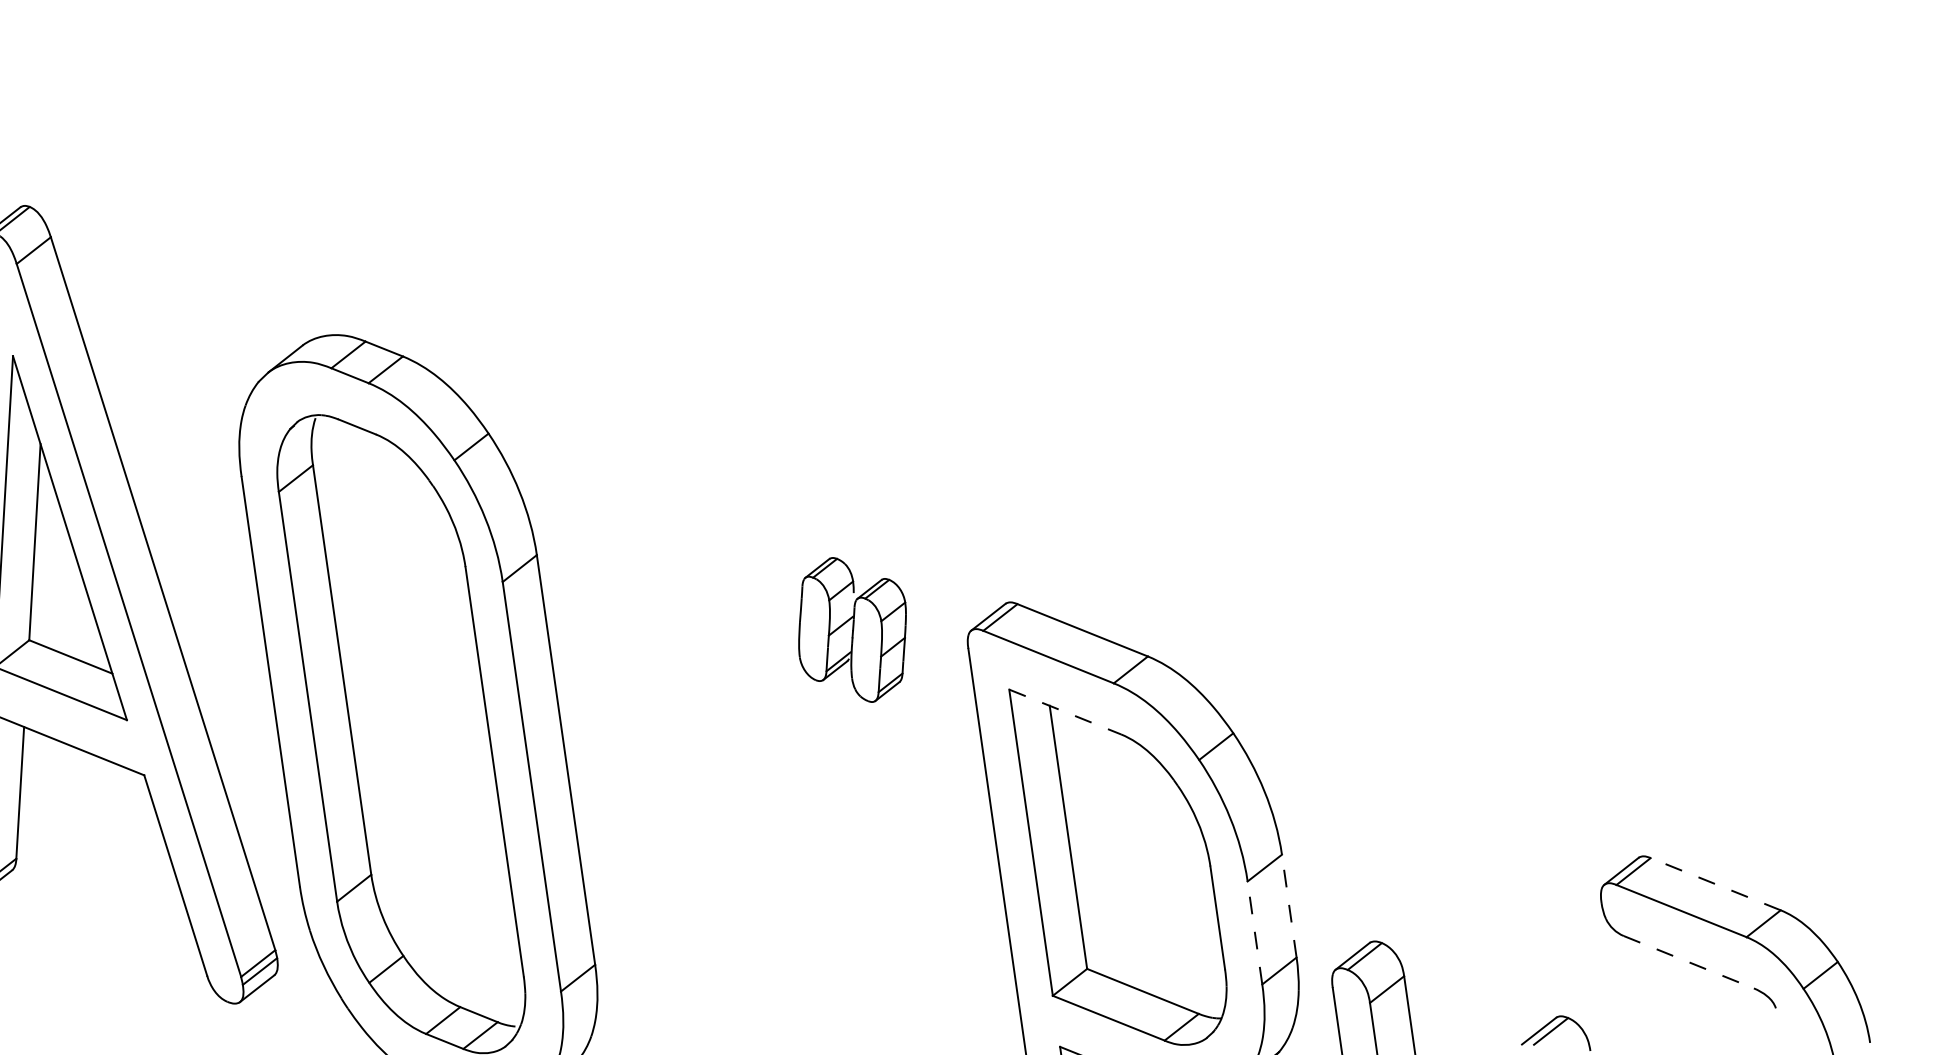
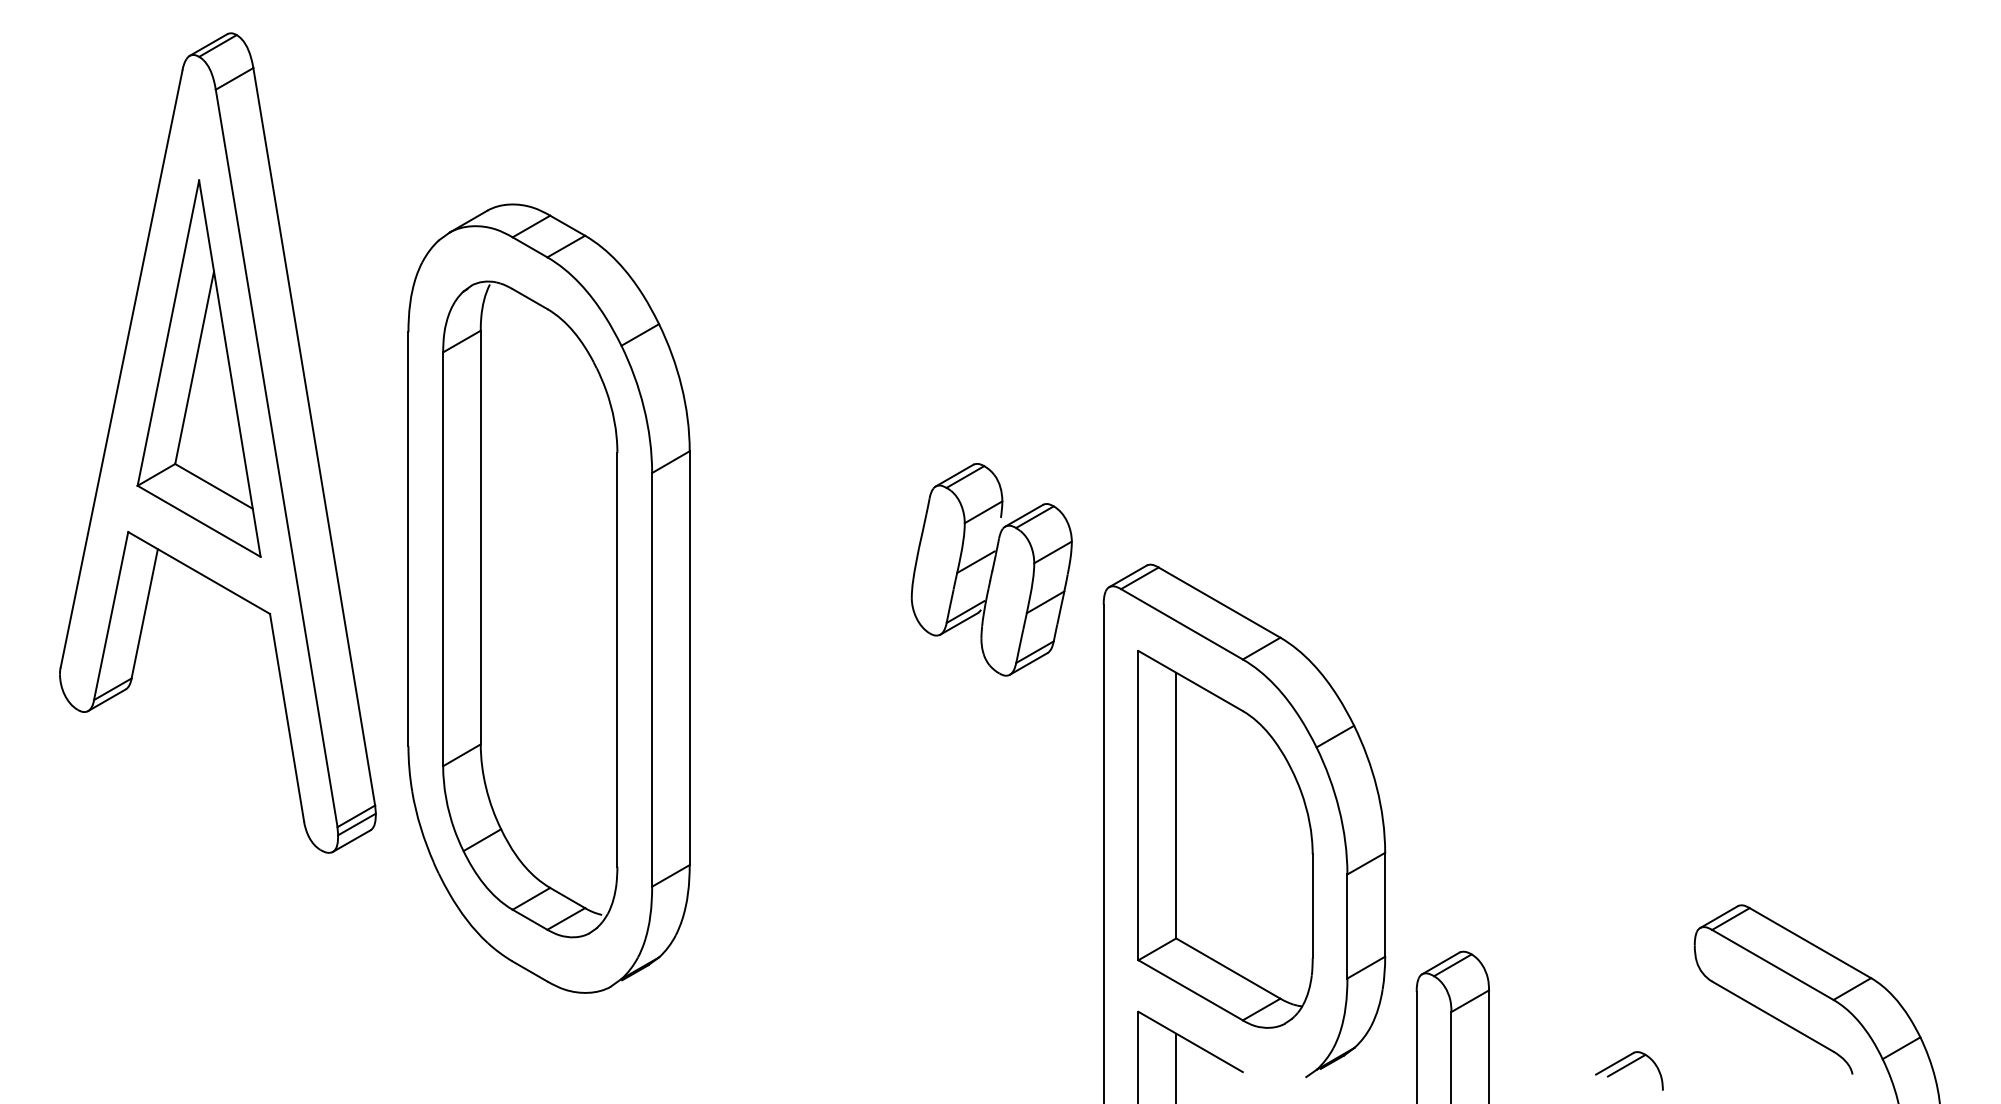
part: (852, 629) -> (991, 569), size x1.43
line: (1066, 712) -> (1191, 681), dashed -> solid
line: (1715, 883) -> (1810, 942), dashed -> solid
line: (1289, 905) -> (1385, 904), dashed -> solid
line: (1255, 932) -> (1347, 926), dashed -> solid
line: (1689, 962) -> (1773, 1016), dashed -> solid

